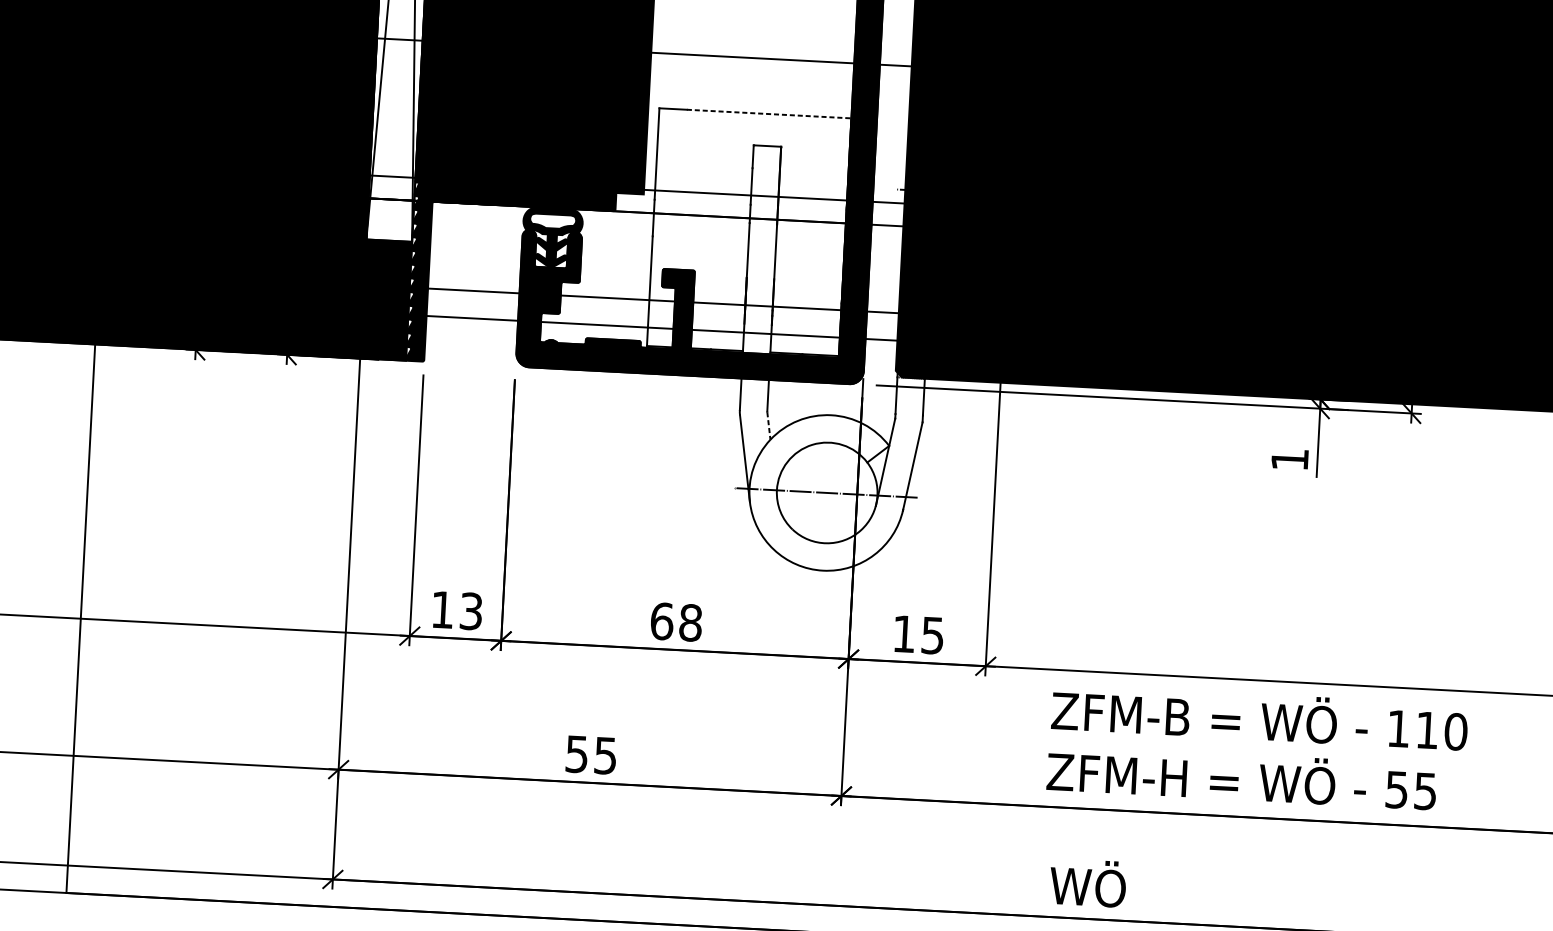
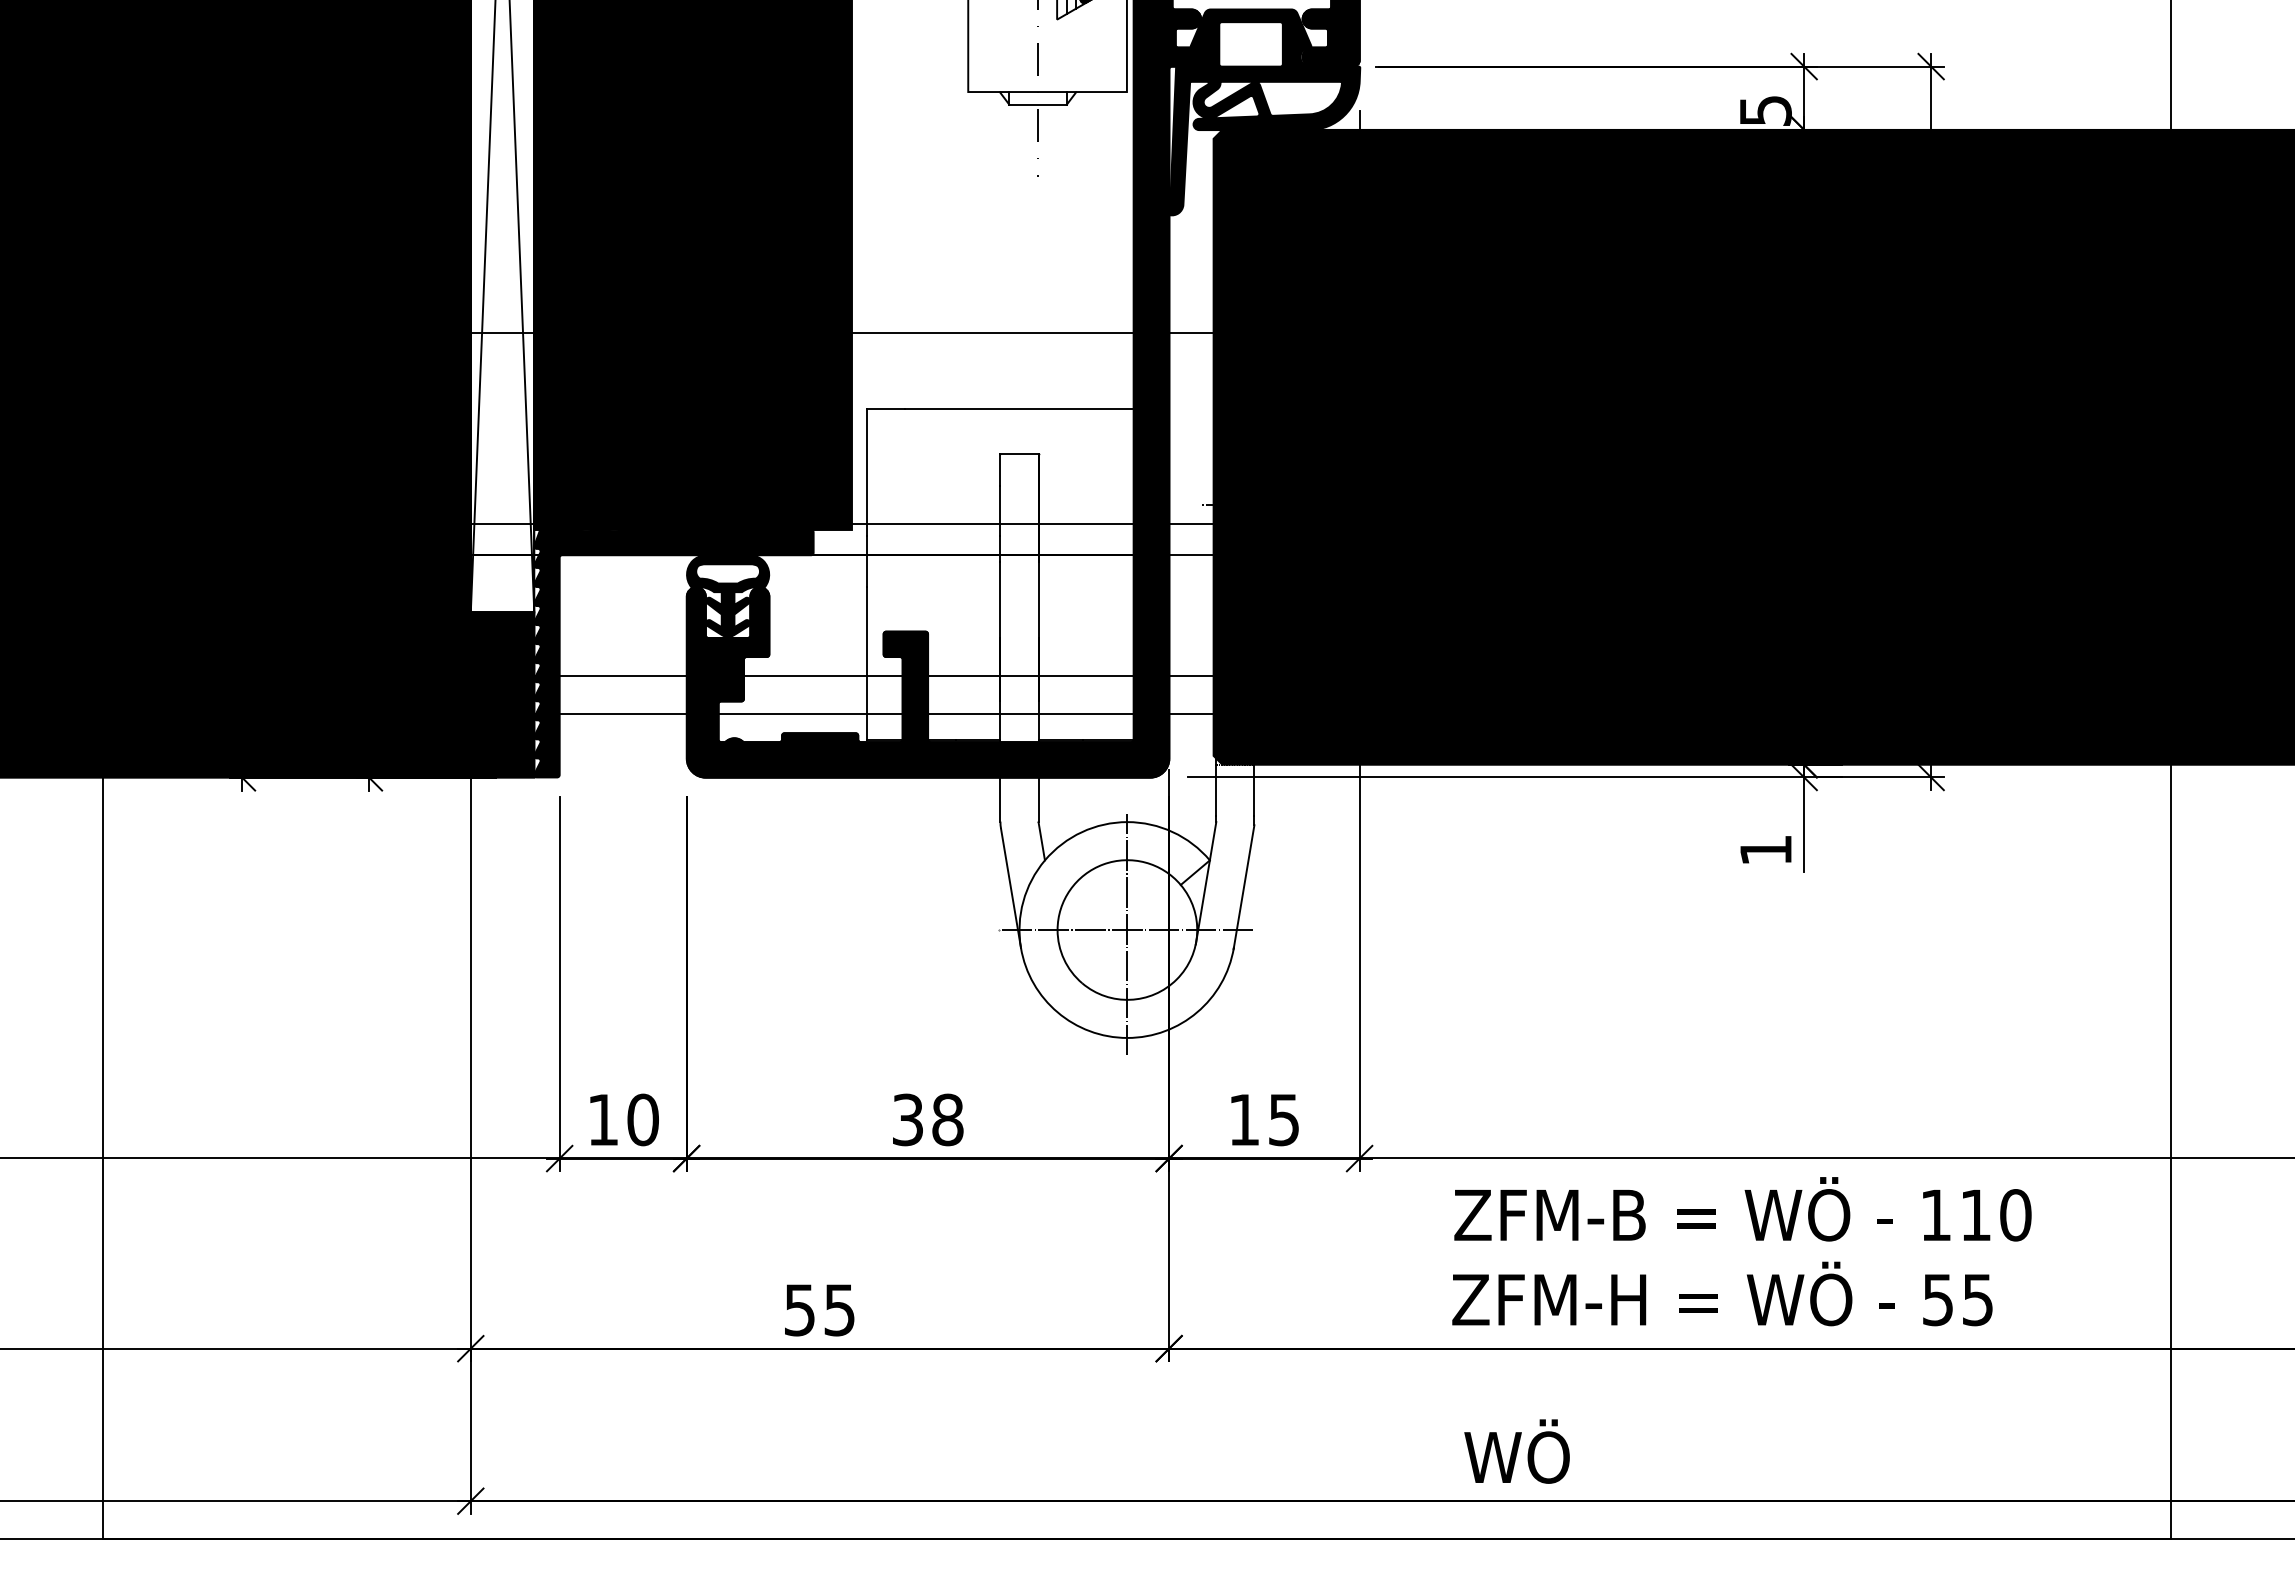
line: (769, 114) -> (1020, 409), dashed -> solid
line: (768, 426) -> (1041, 842), dashed -> solid
line: (827, 495) -> (1127, 933), added
text: (470, 611) -> (642, 1119), 13 -> 10
text: (662, 621) -> (908, 1119), 68 -> 38

